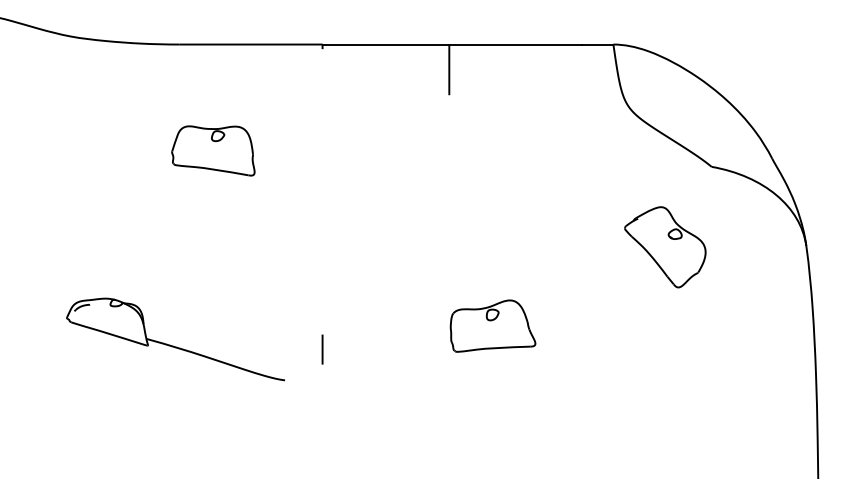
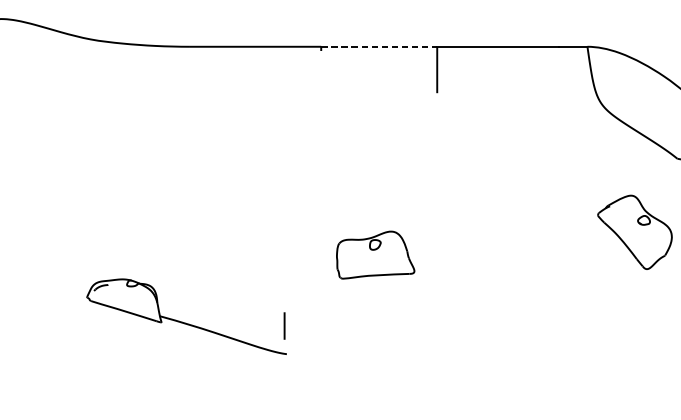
line: (386, 44) -> (379, 46), solid -> dashed
part: (213, 150) -> (221, 143), removed
part: (492, 325) -> (375, 254), moved
line: (322, 349) -> (284, 325), moved

